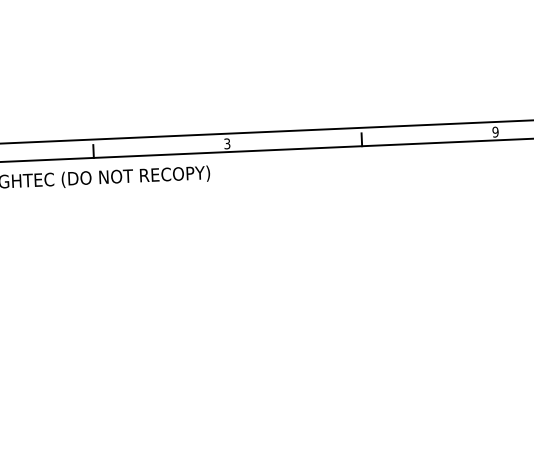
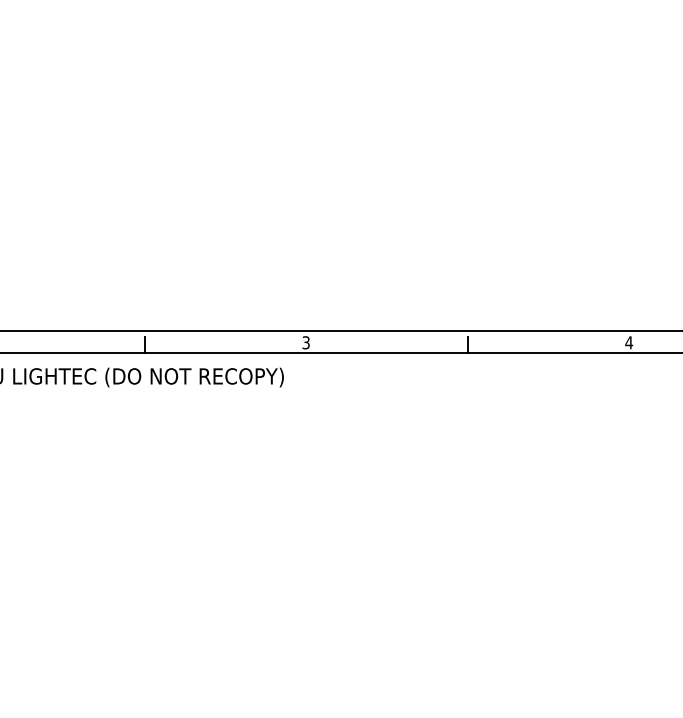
text: (495, 131) -> (629, 342), 9 -> 4

